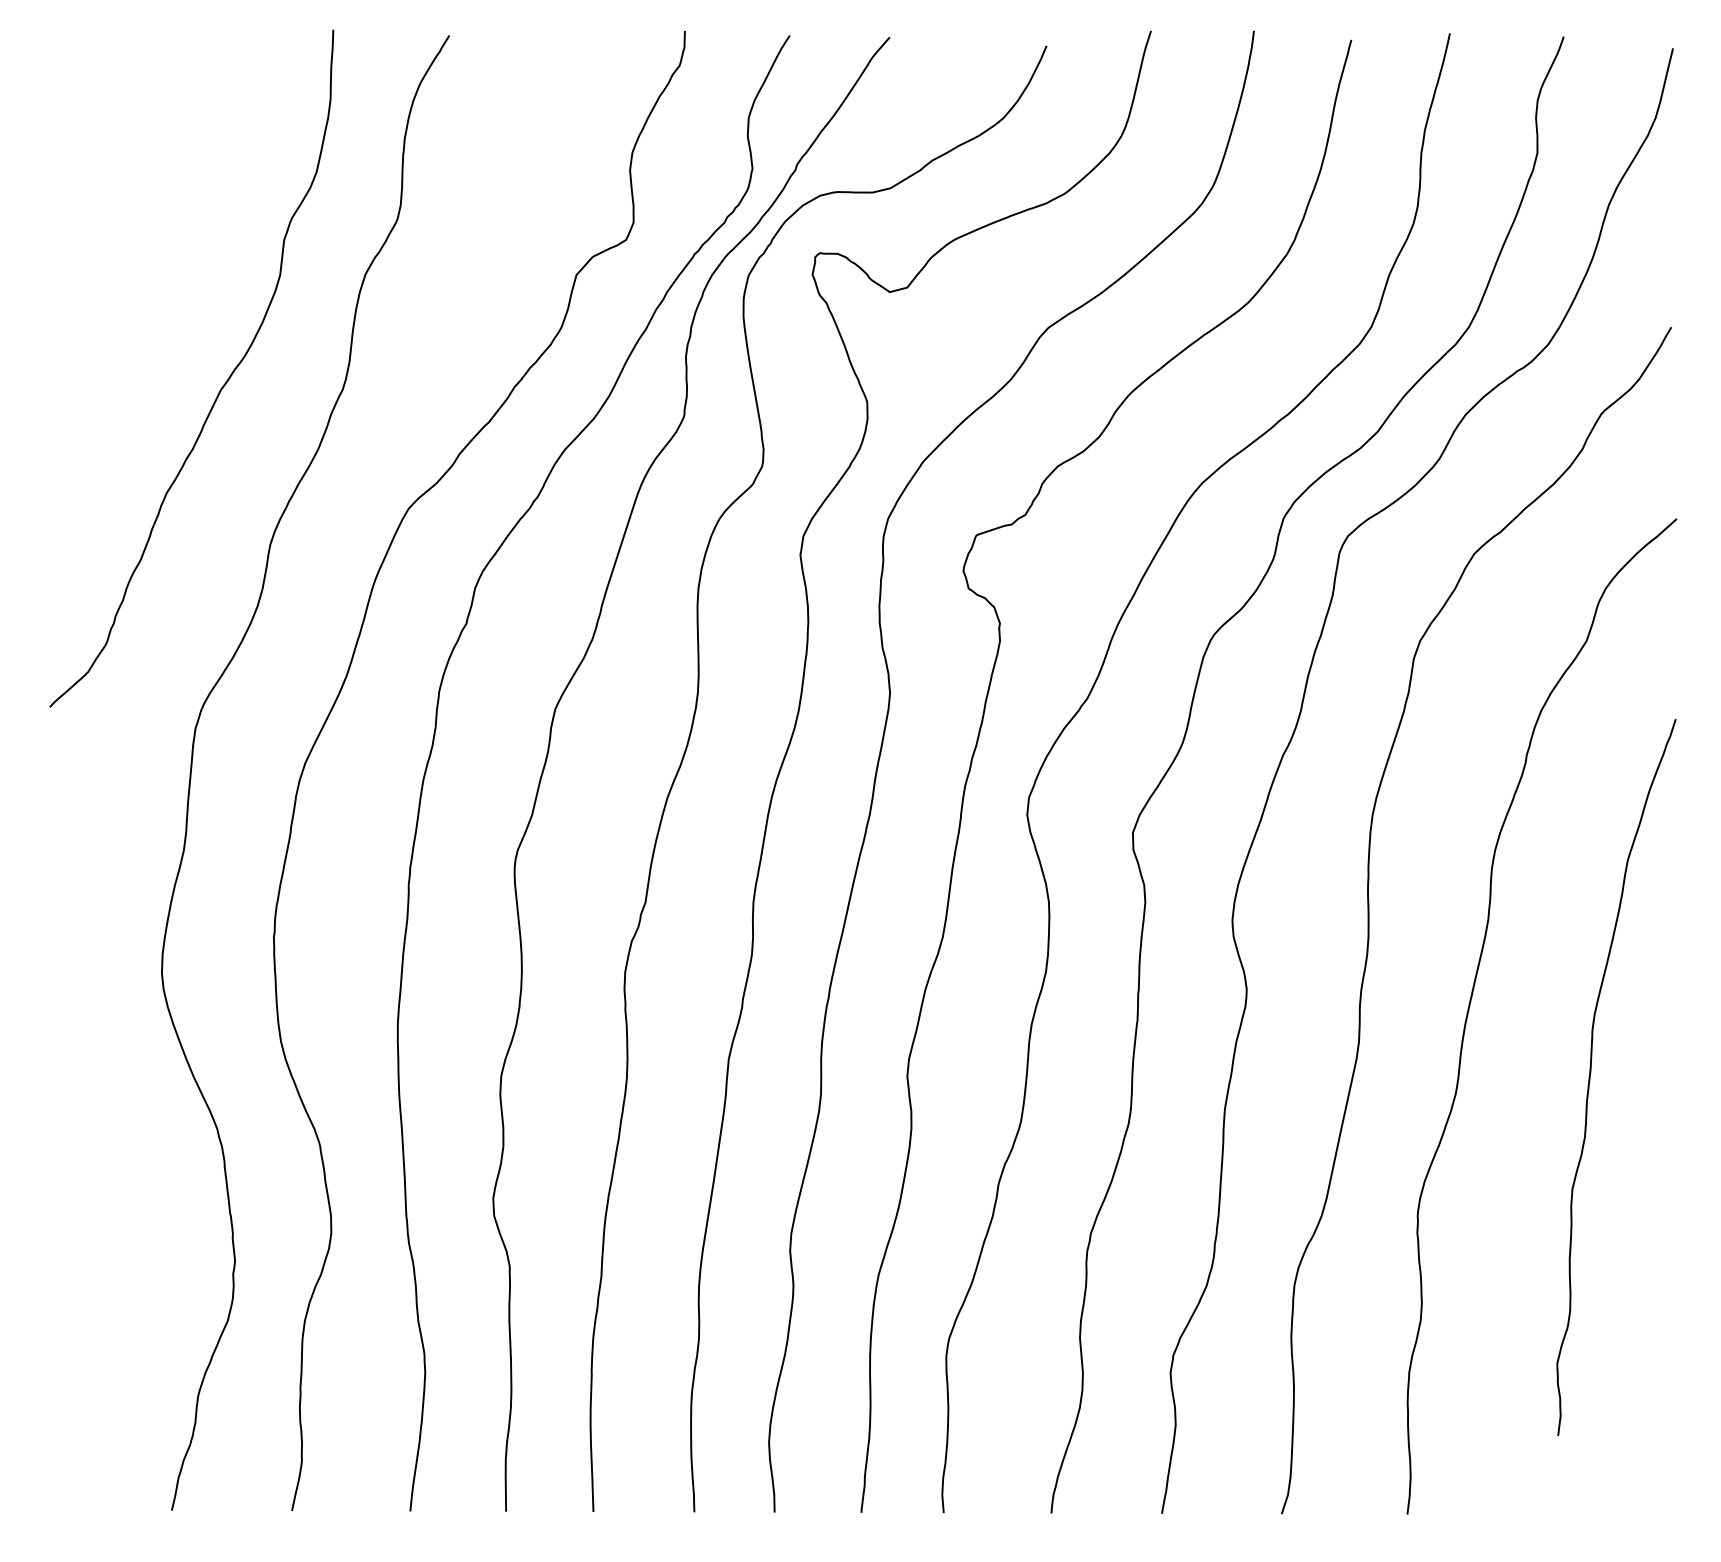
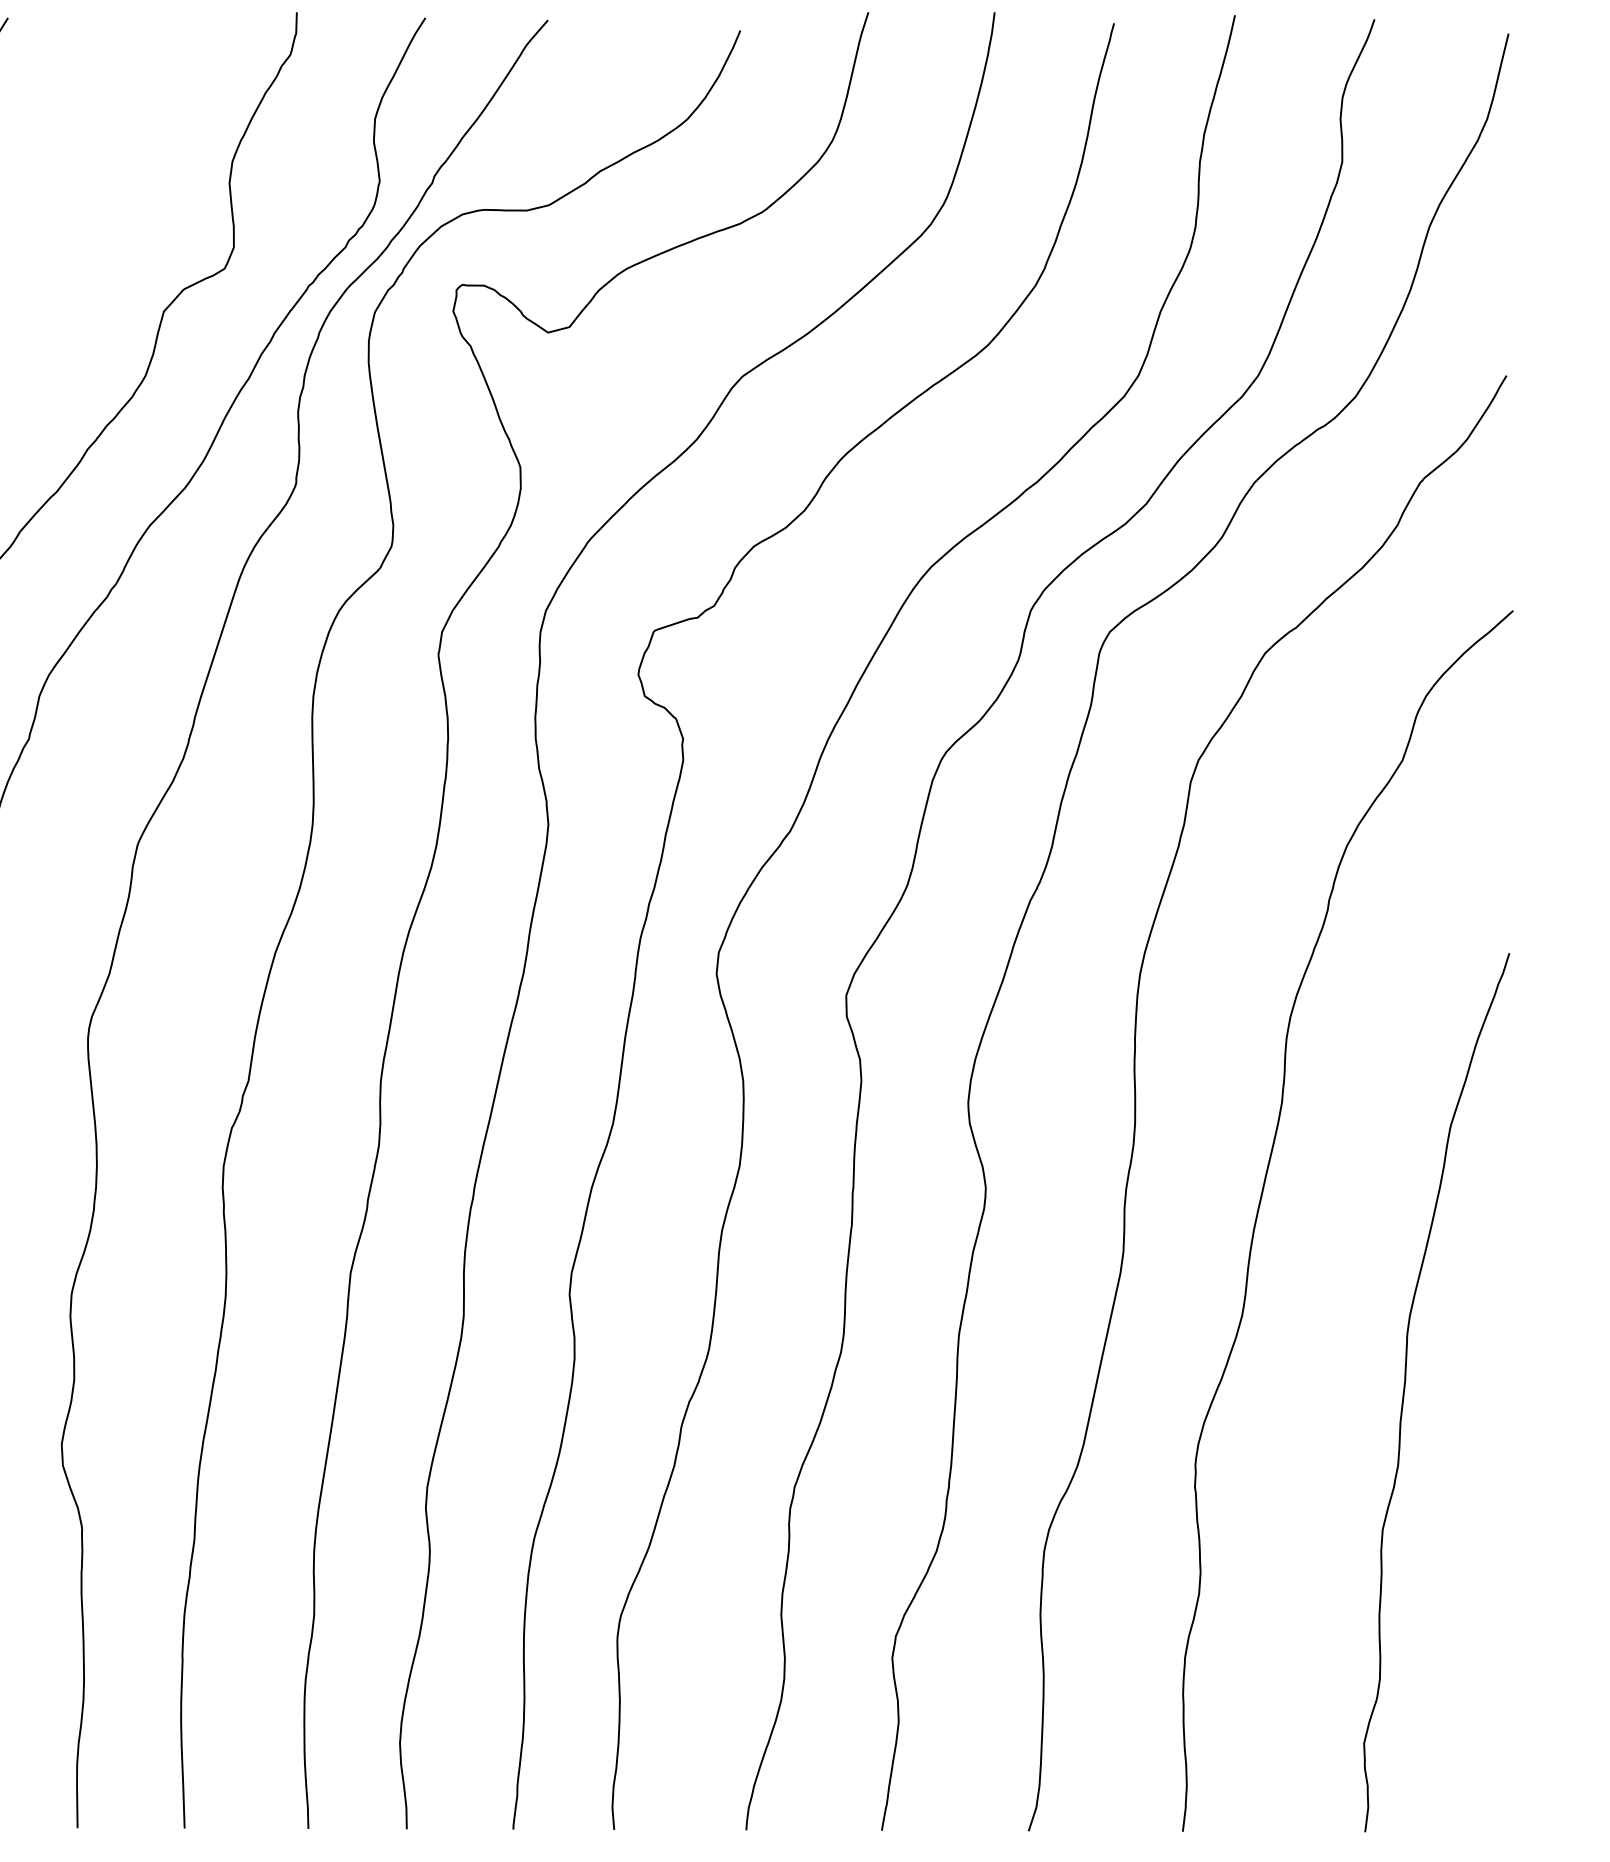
curve: (1591, 1072) -> (1406, 1386), moved

